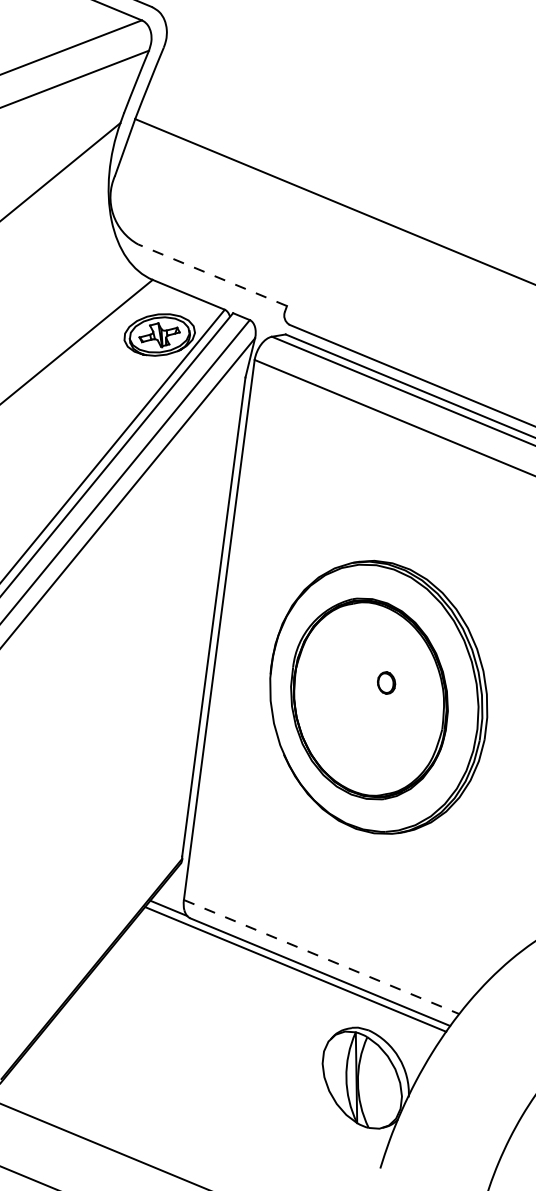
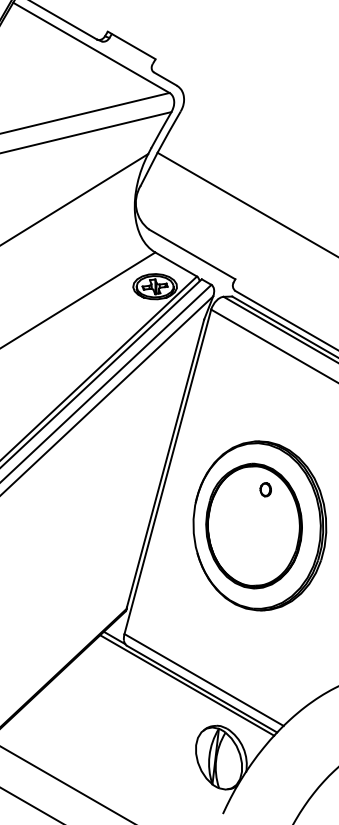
line: (212, 275) -> (192, 254), dashed -> solid
part: (385, 682) -> (265, 489), moved
line: (322, 957) -> (204, 680), dashed -> solid

